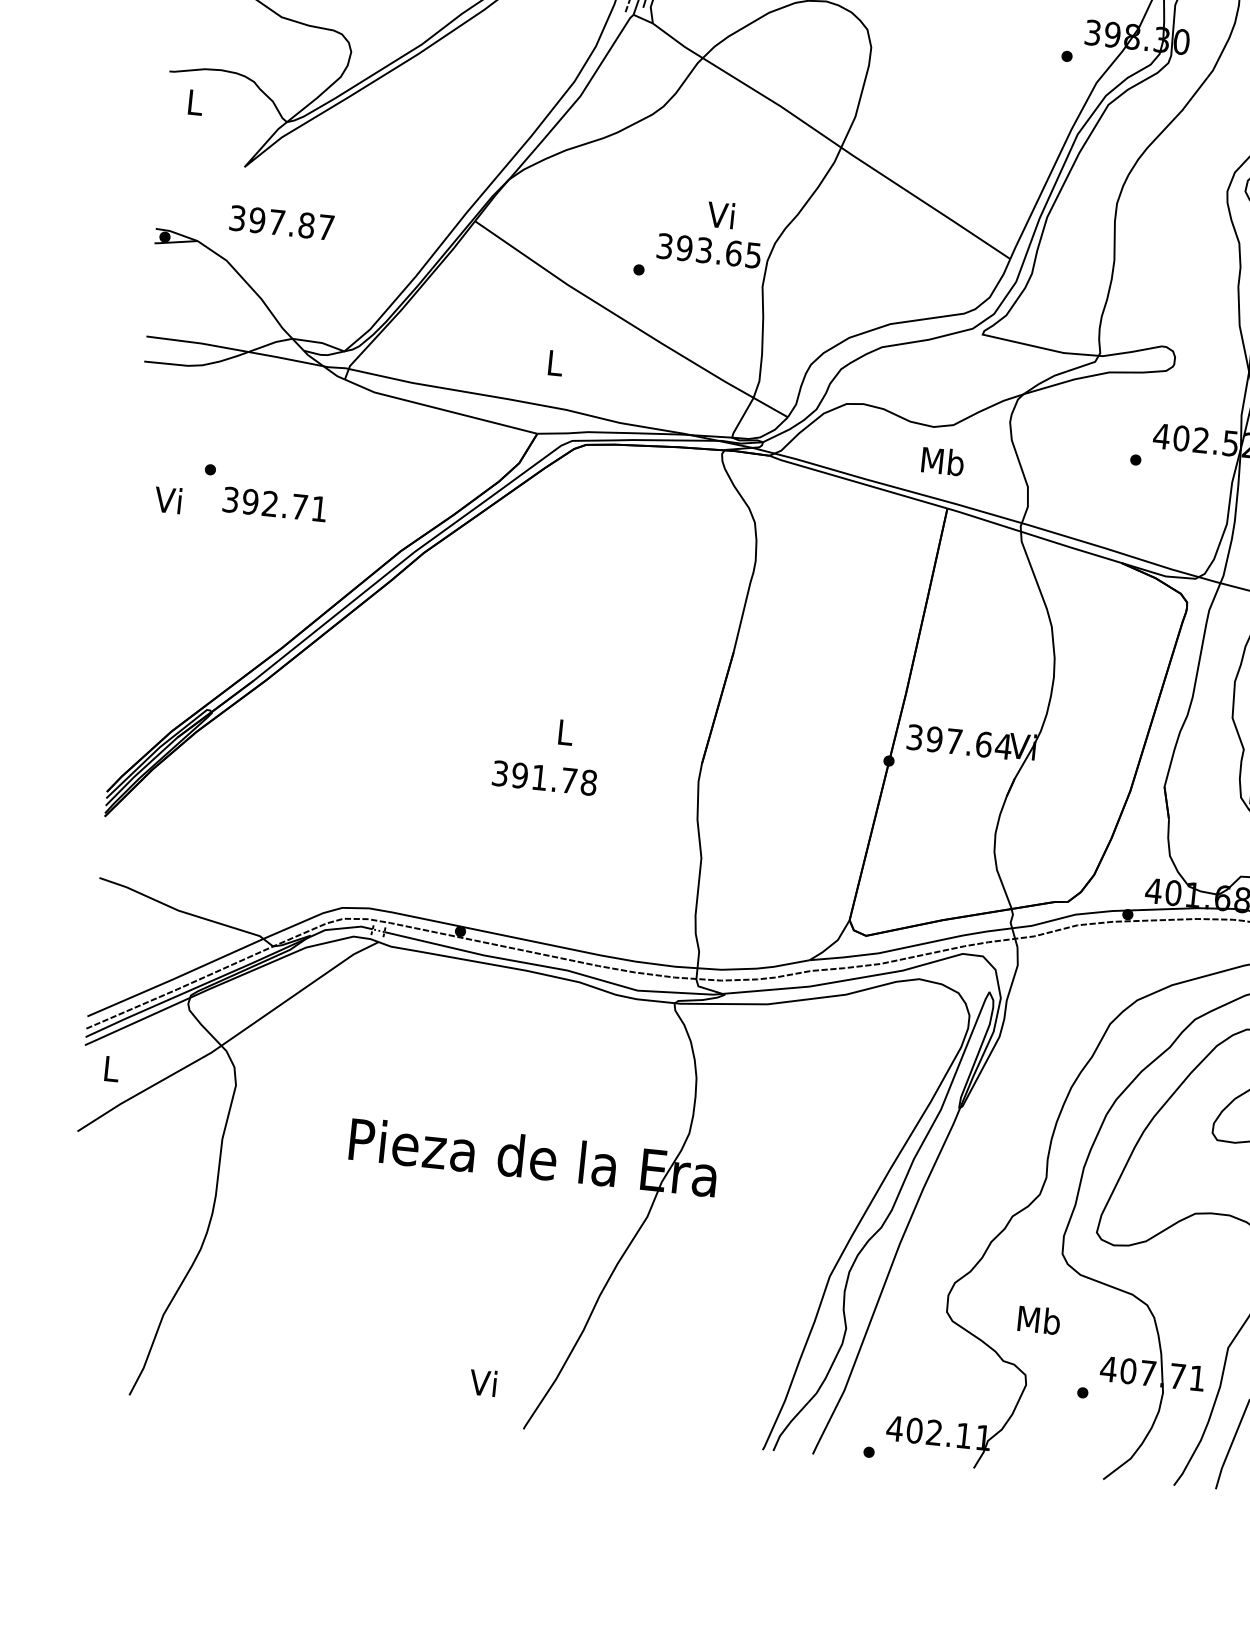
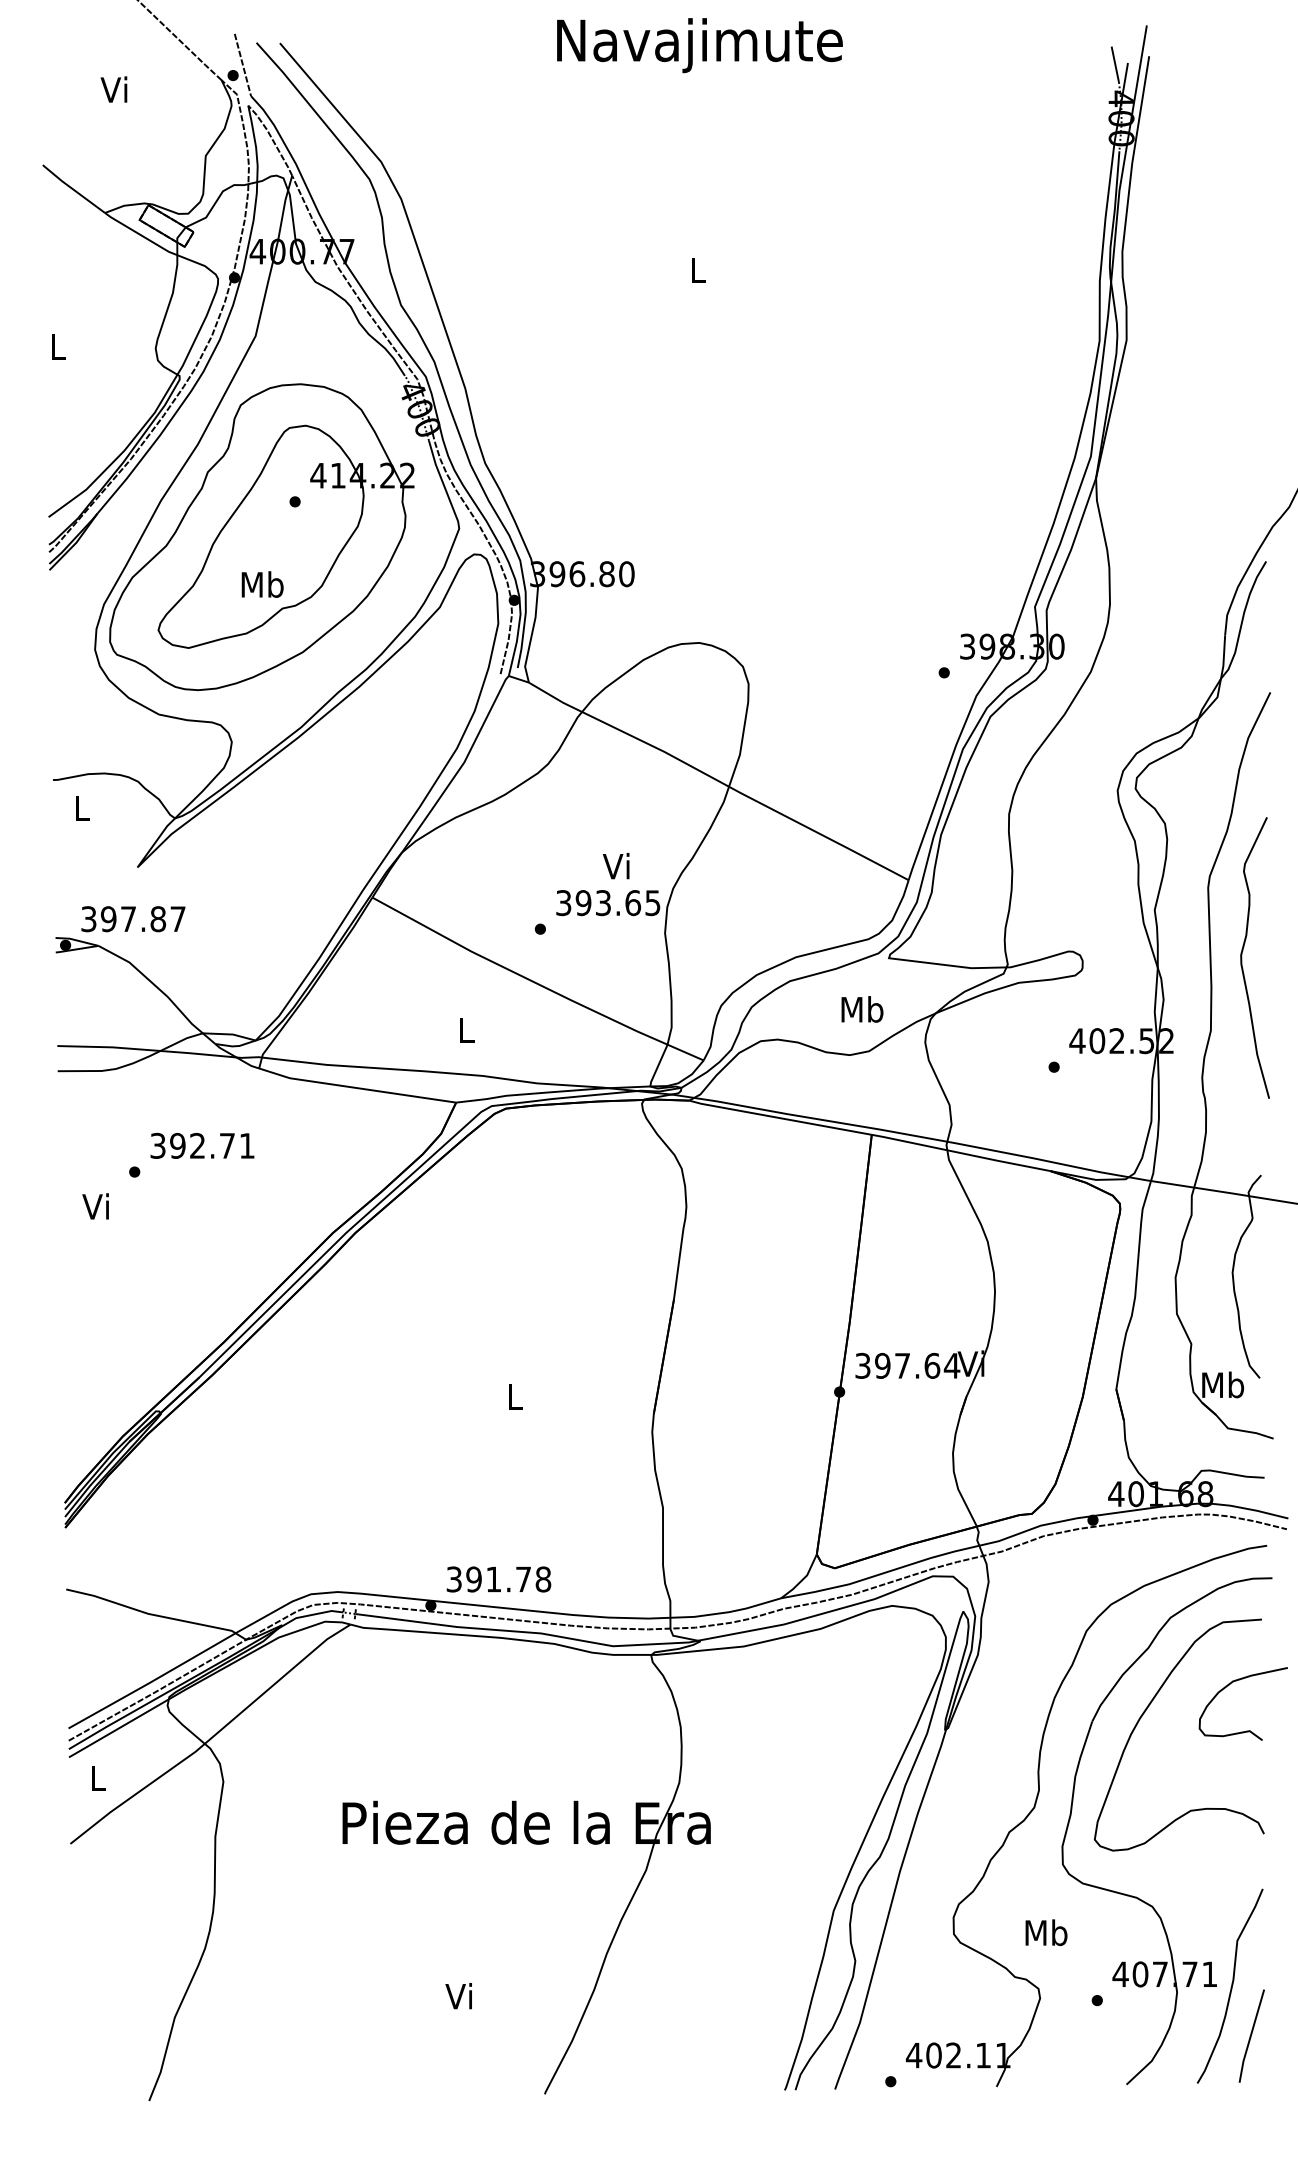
text: (281, 223) -> (133, 919), moved
text: (942, 461) -> (862, 1009), moved
text: (275, 504) -> (202, 1145), moved
text: (544, 778) -> (498, 1579), moved
text: (482, 1383) -> (458, 1996), moved

